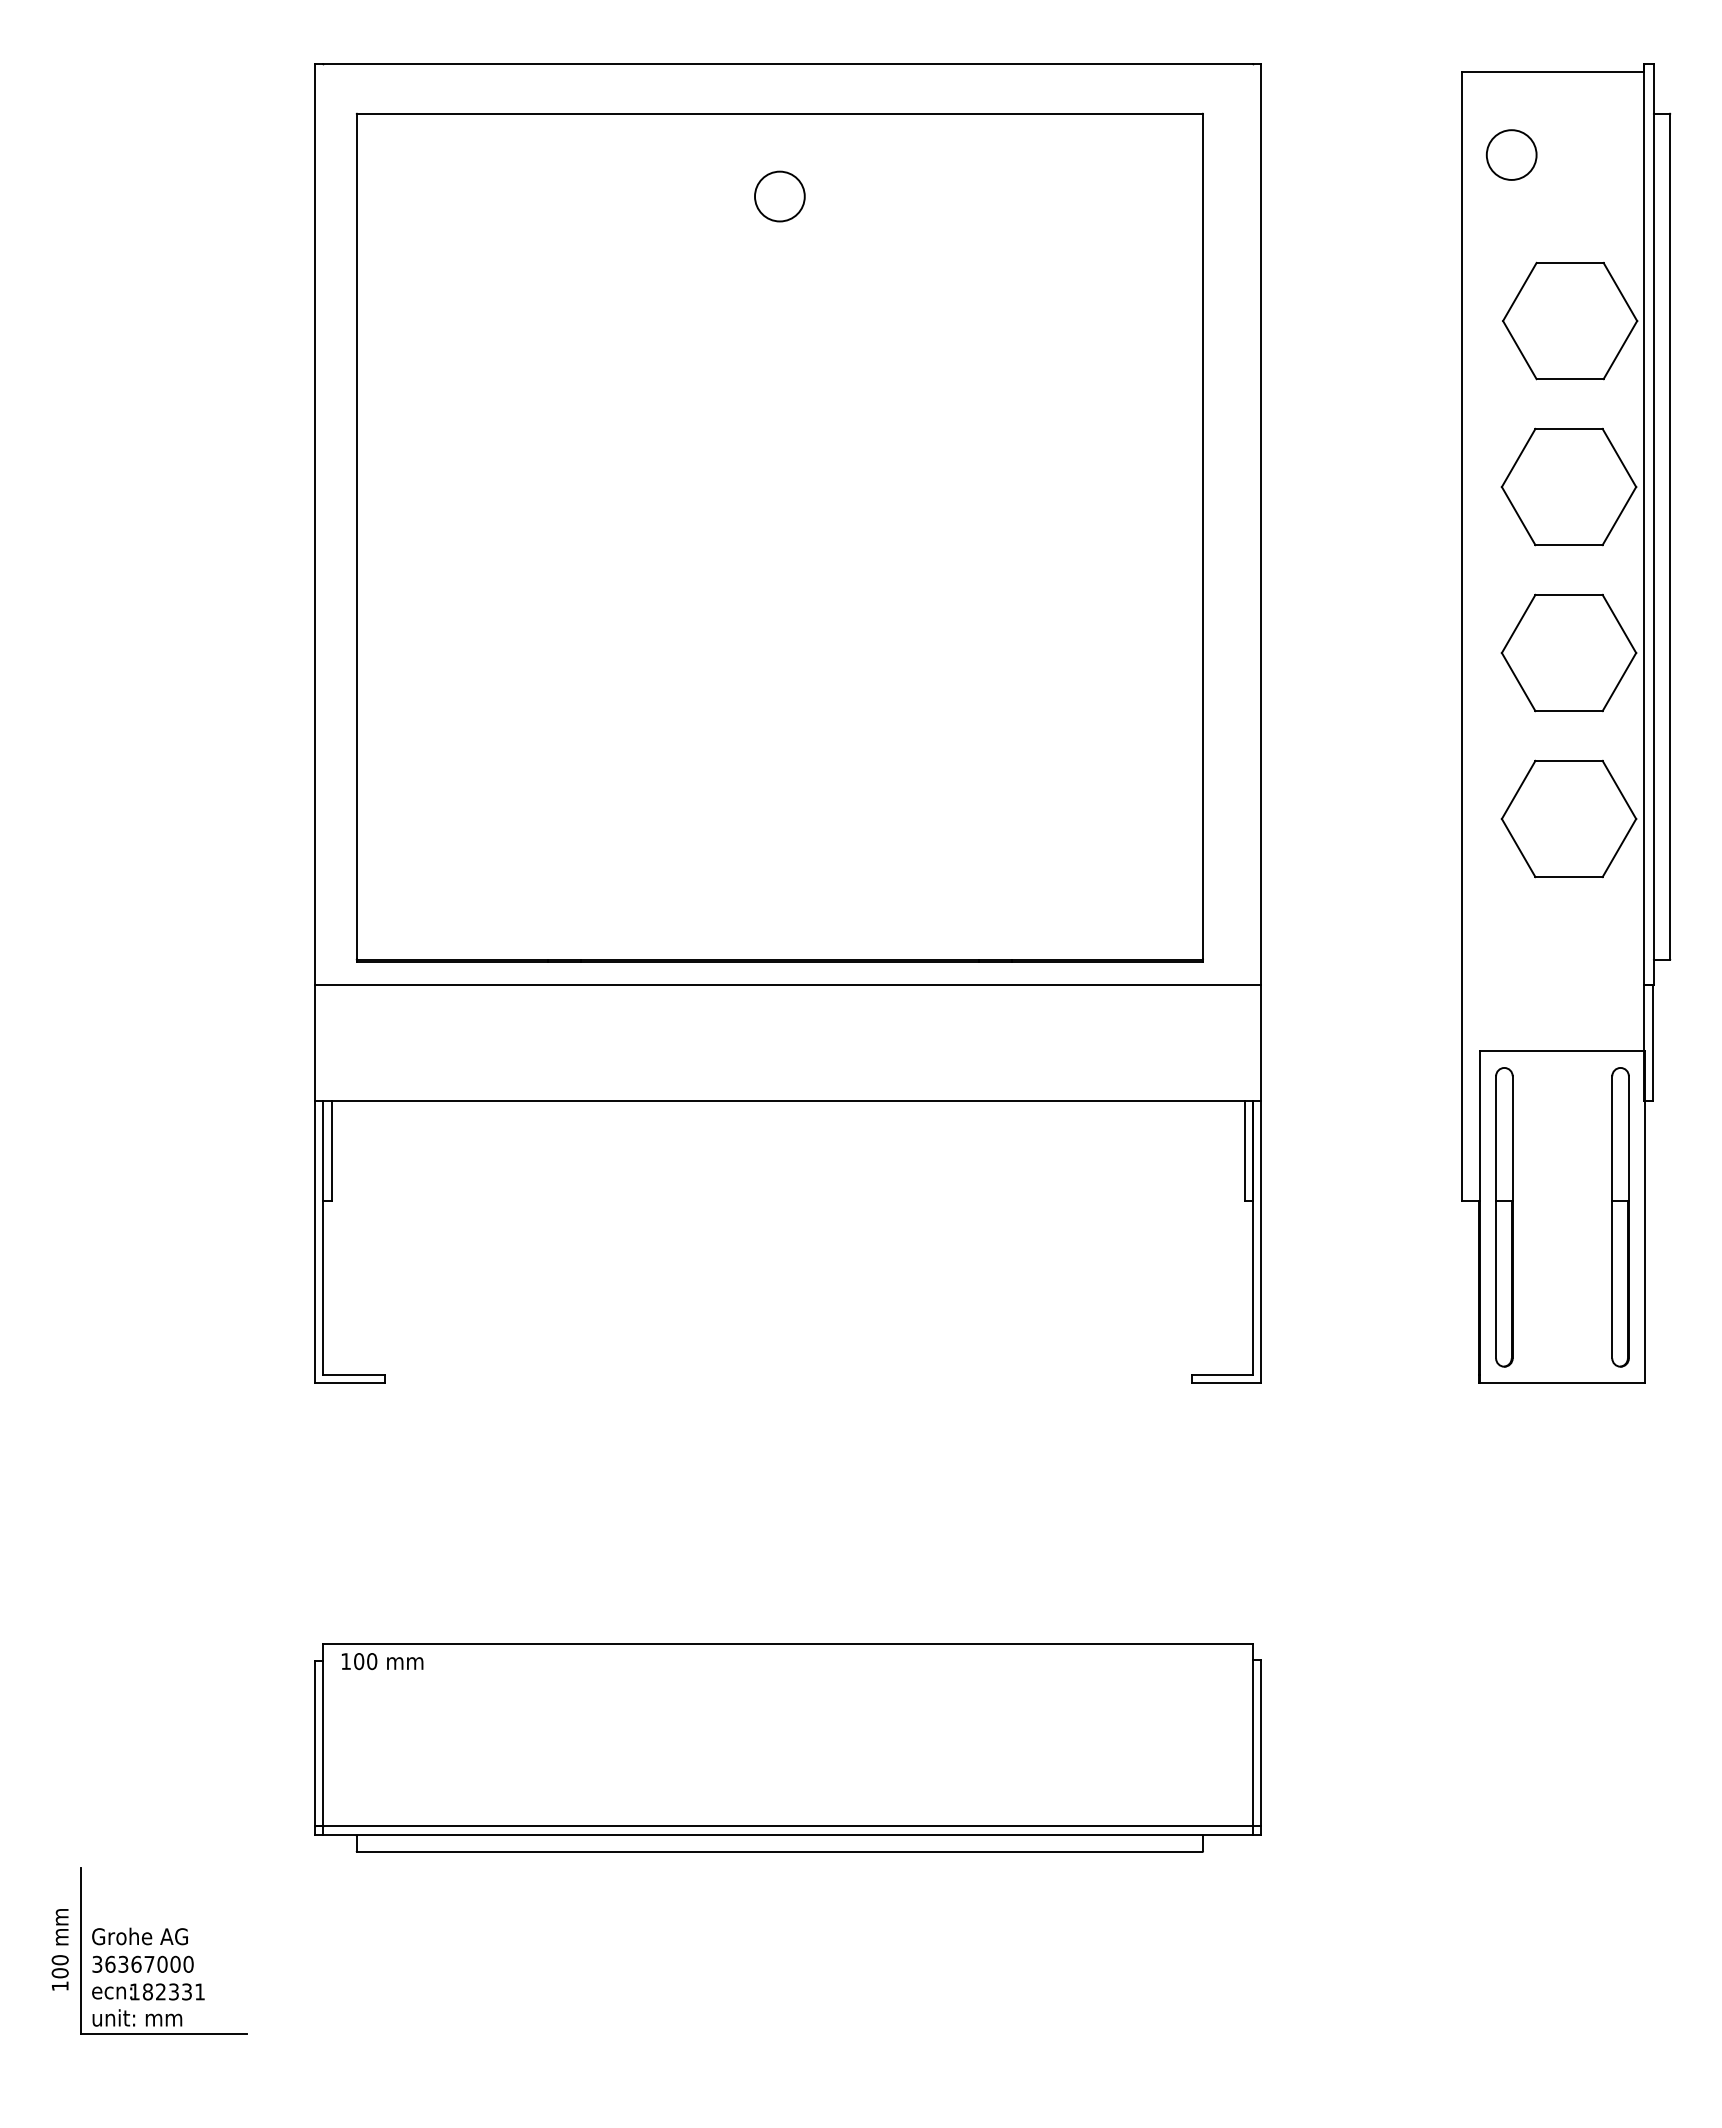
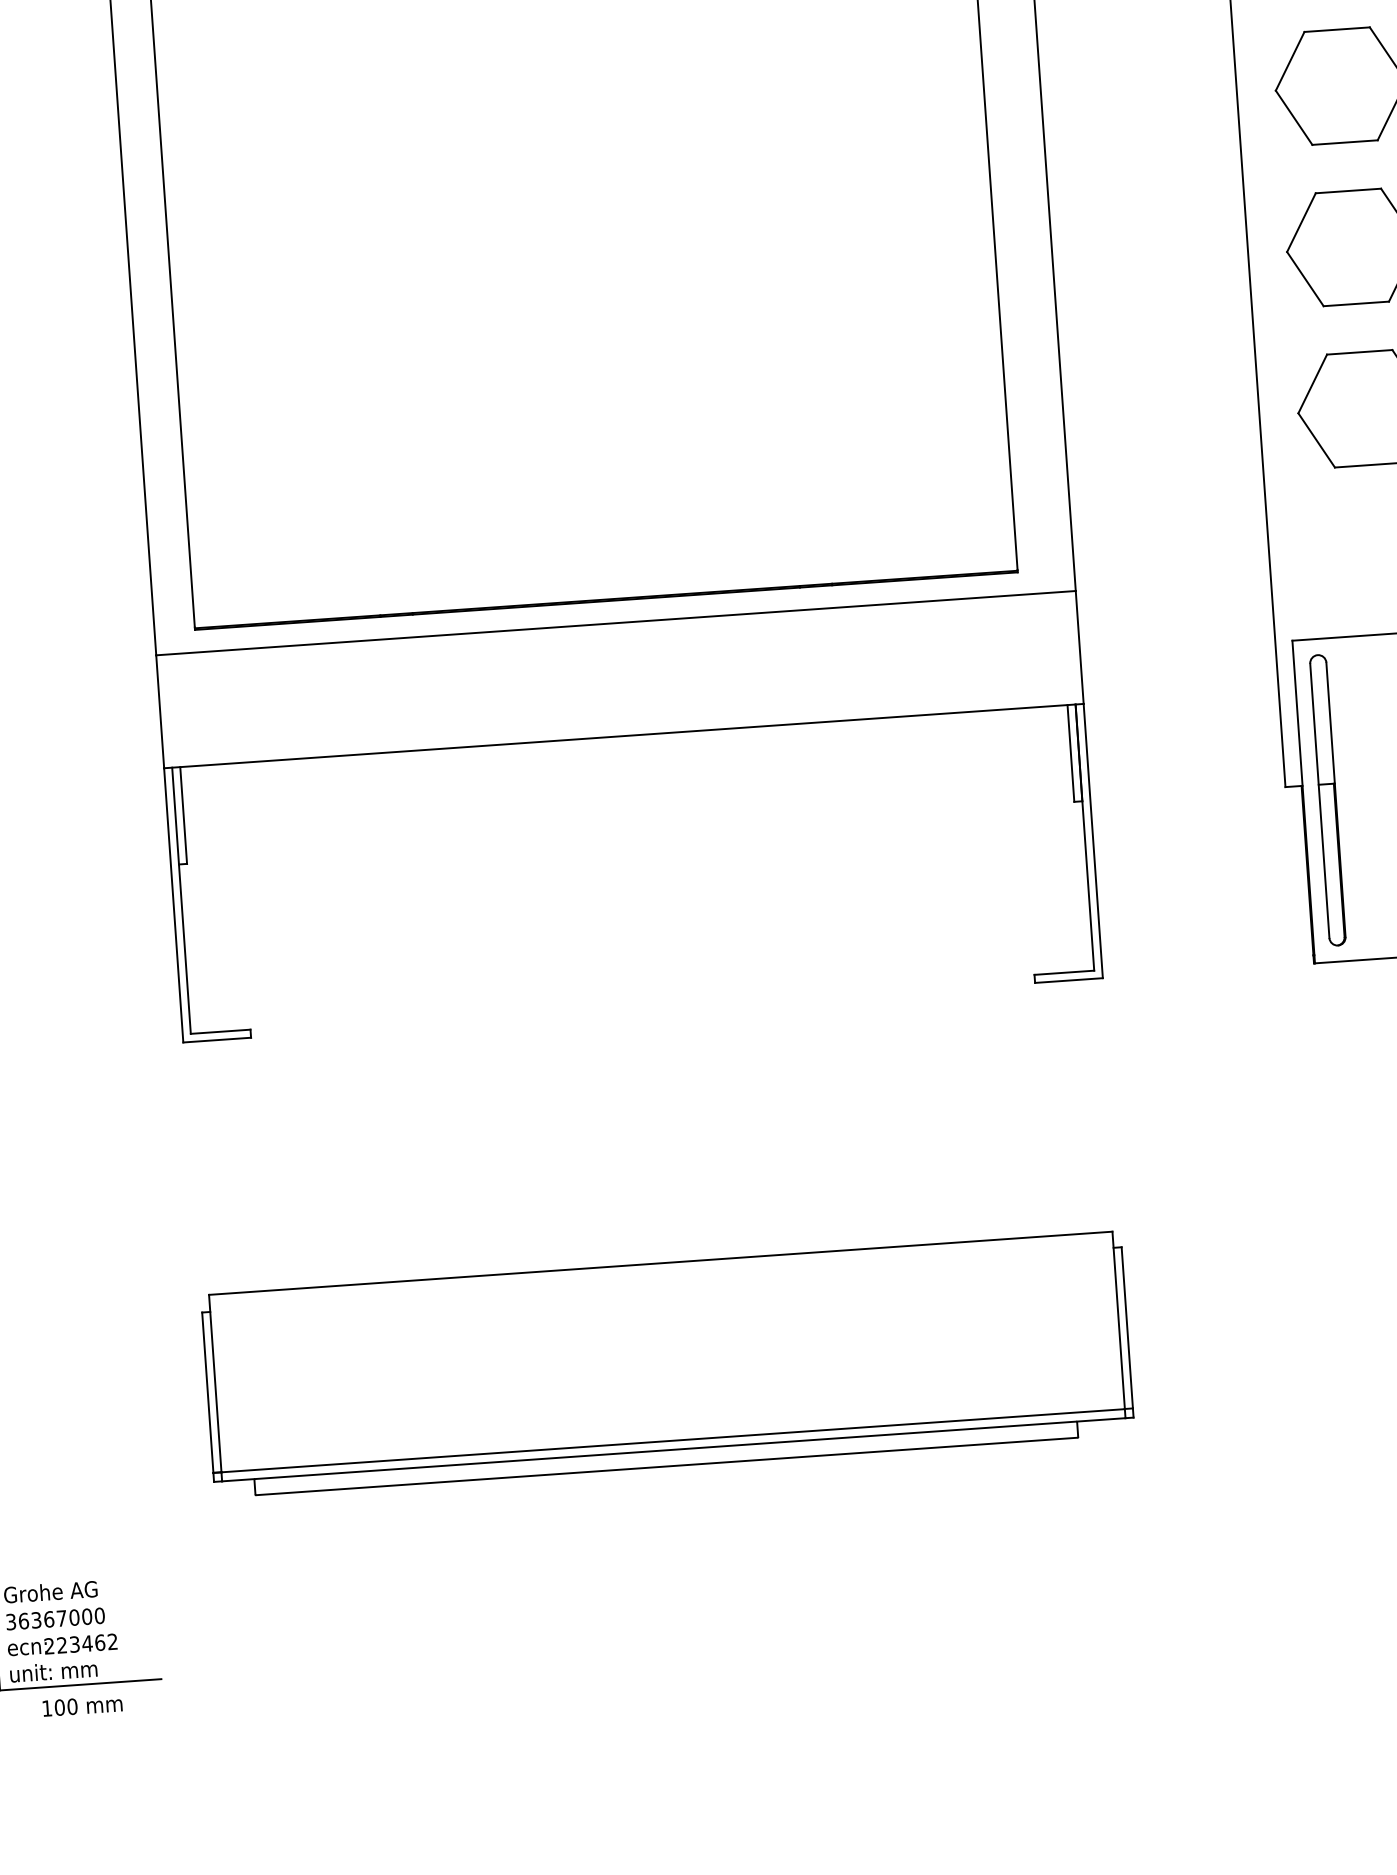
text: (382, 1661) -> (82, 1706), moved
text: (167, 1991) -> (81, 1643), 182331 -> 223462

